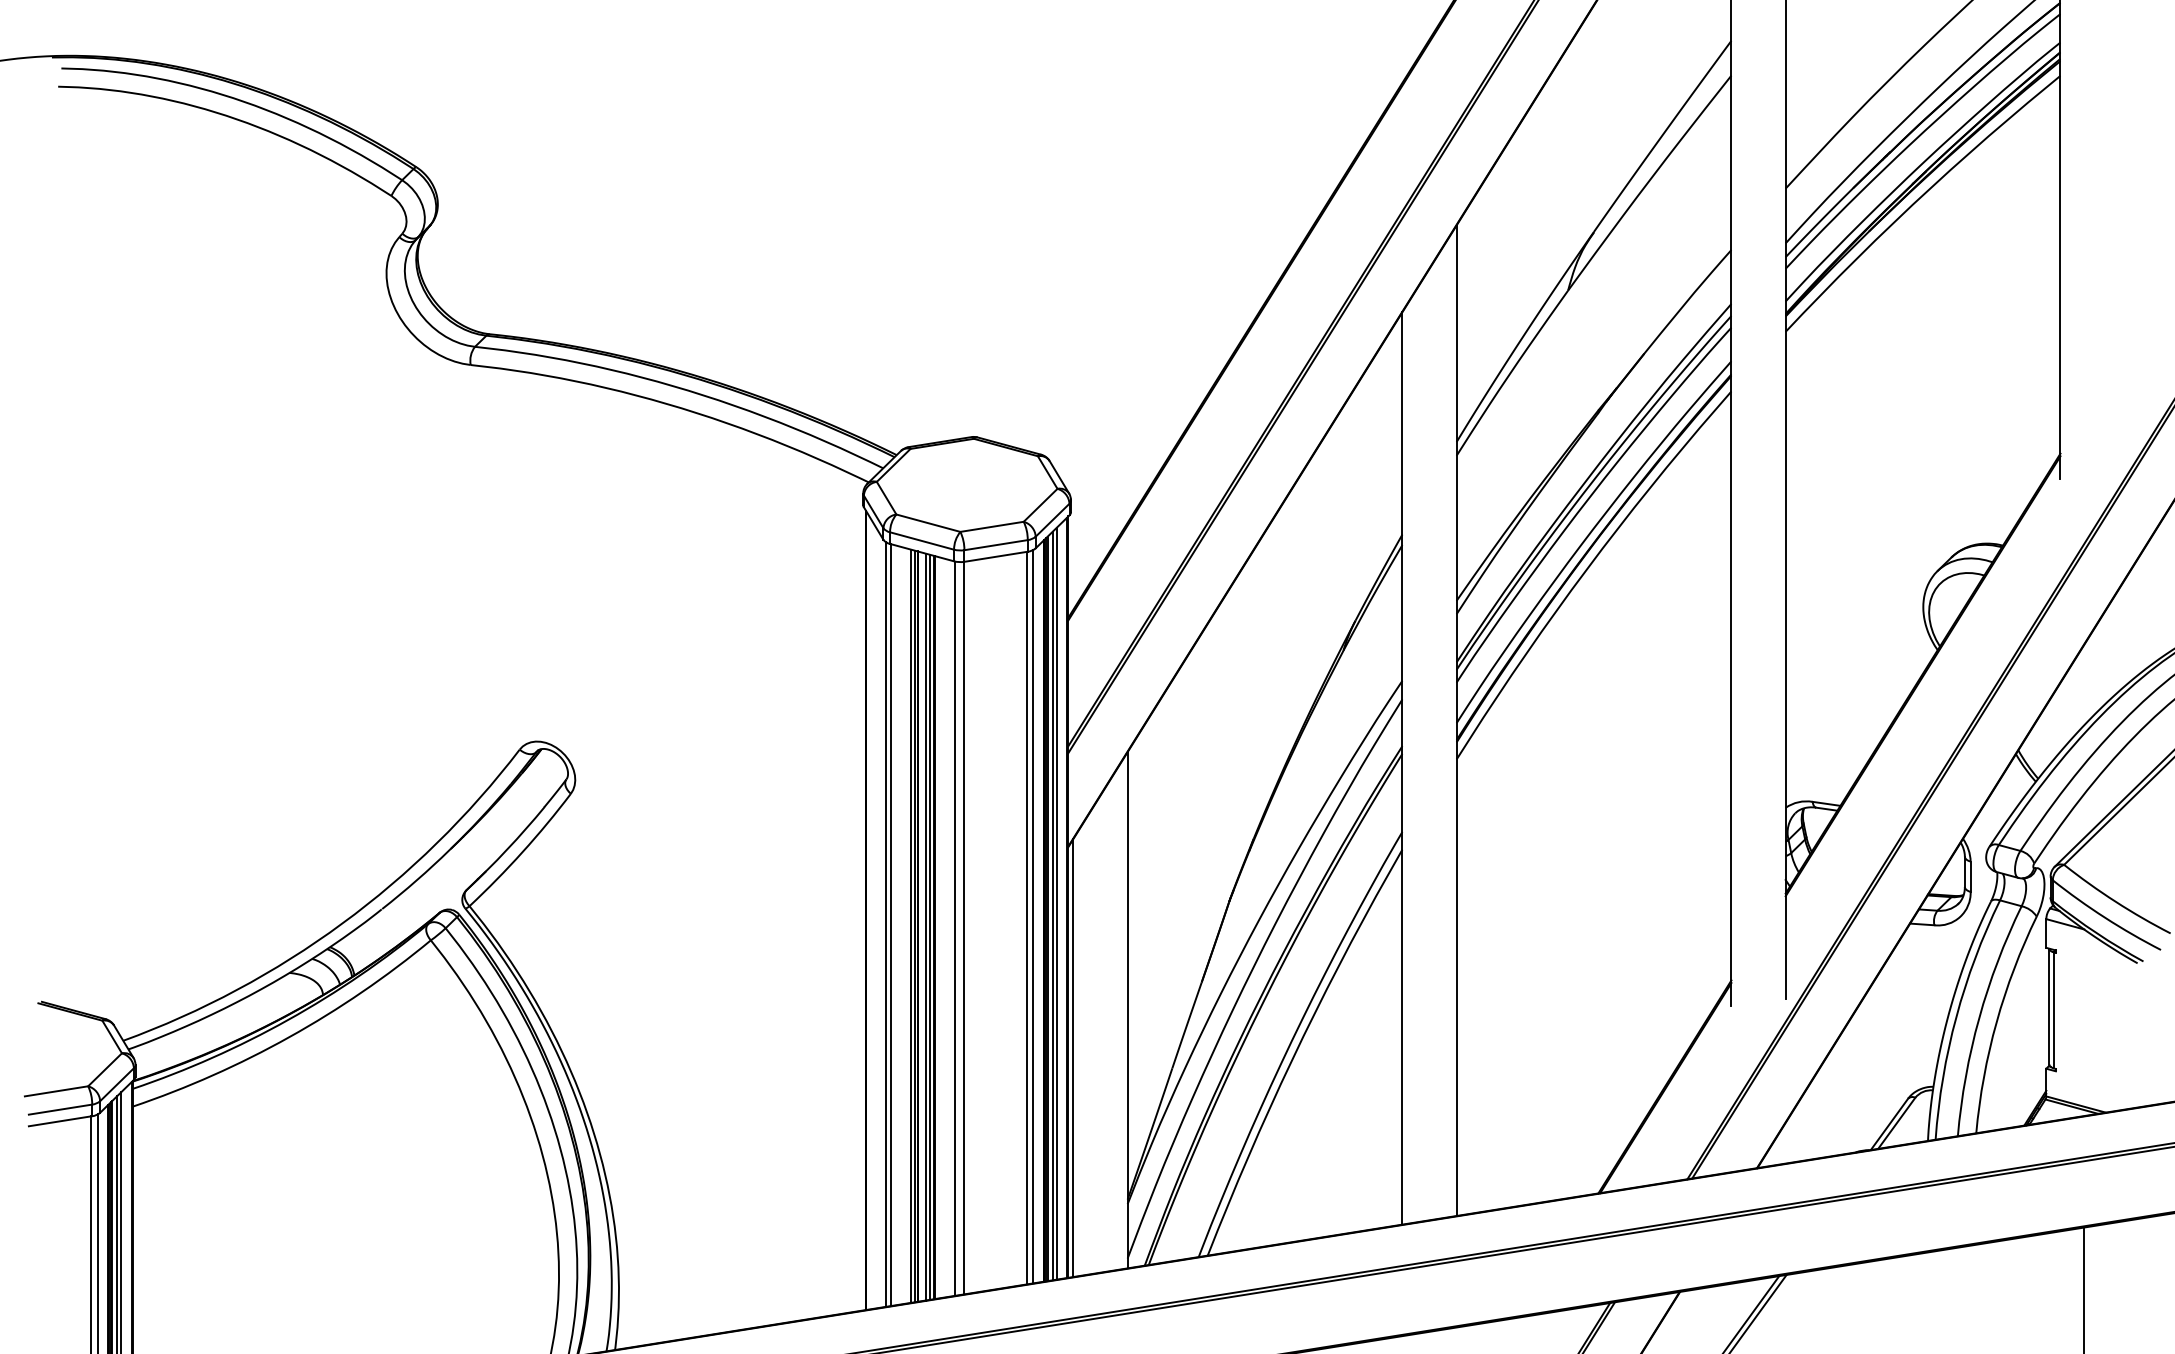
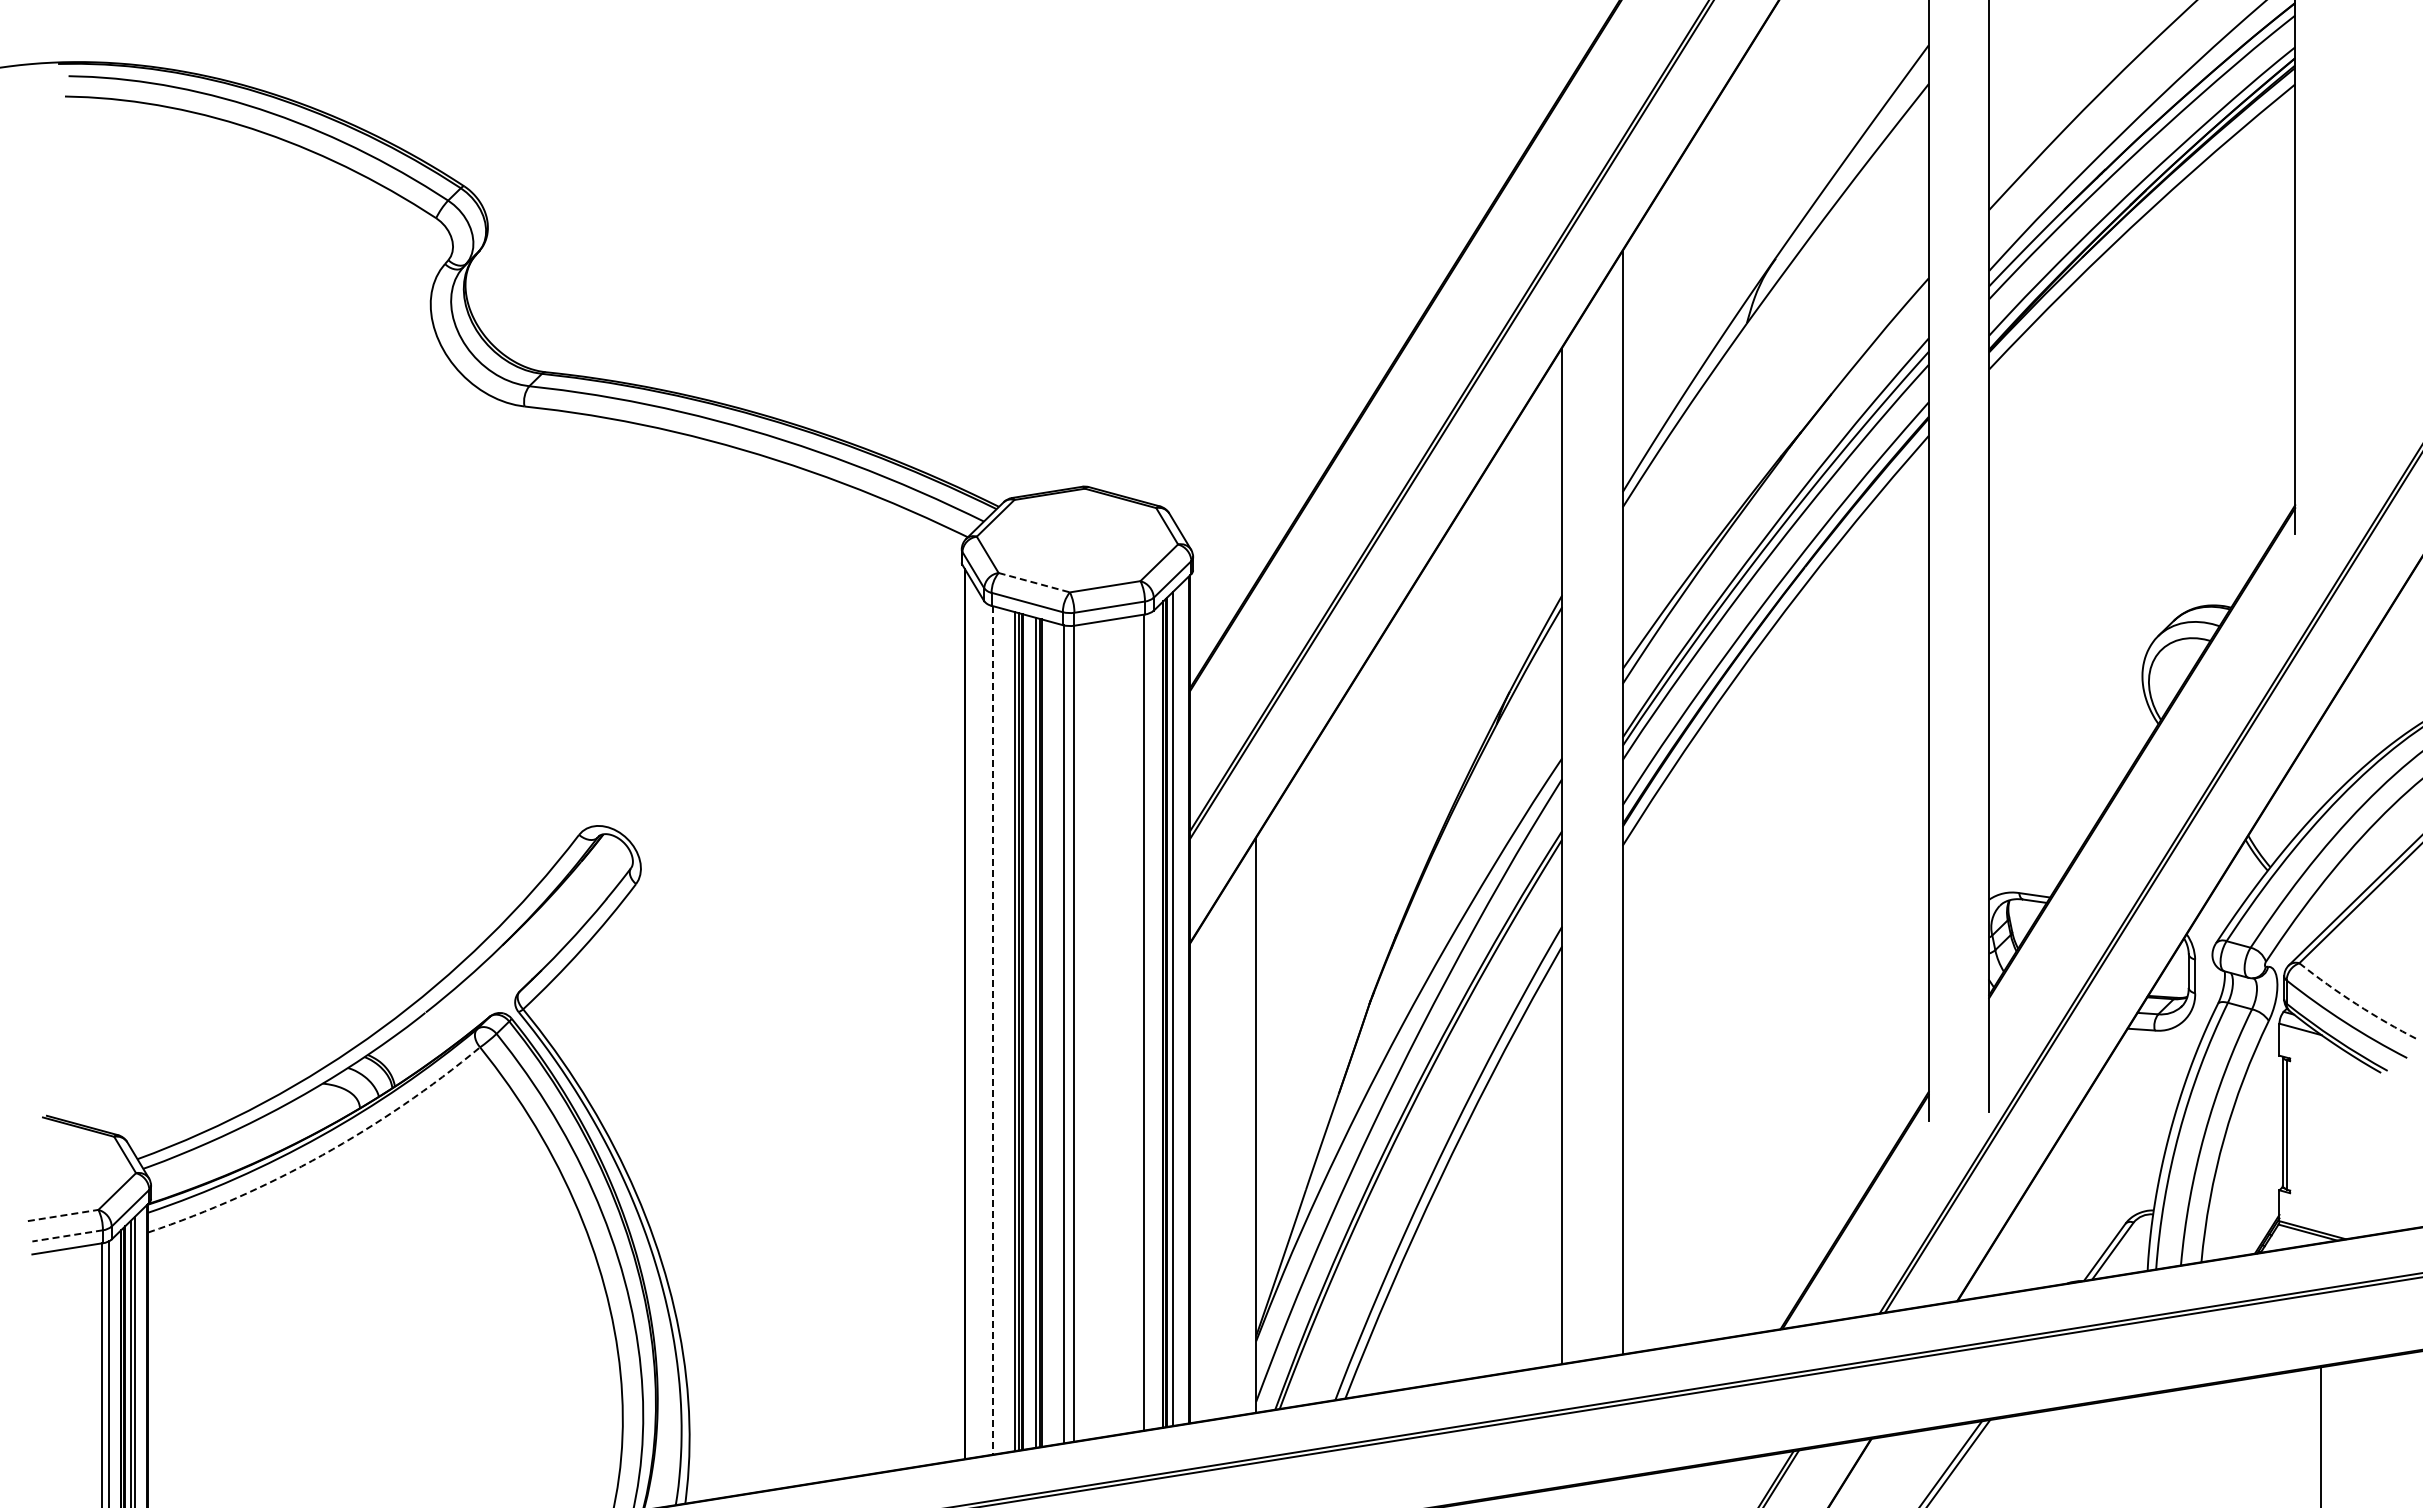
line: (928, 523) -> (1034, 582), solid -> dashed
arc: (2115, 901) -> (2356, 1004), solid -> dashed
line: (1056, 903) -> (1177, 1006), removed
line: (1033, 916) -> (1151, 1020), removed
line: (886, 924) -> (987, 1029), removed
line: (891, 925) -> (993, 1030), solid -> dashed
line: (925, 927) -> (1031, 1032), removed
arc: (289, 1037) -> (322, 1155), solid -> dashed
line: (1073, 1058) -> (1195, 1178), removed
line: (56, 1091) -> (63, 1215), solid -> dashed
line: (60, 1109) -> (67, 1235), solid -> dashed

